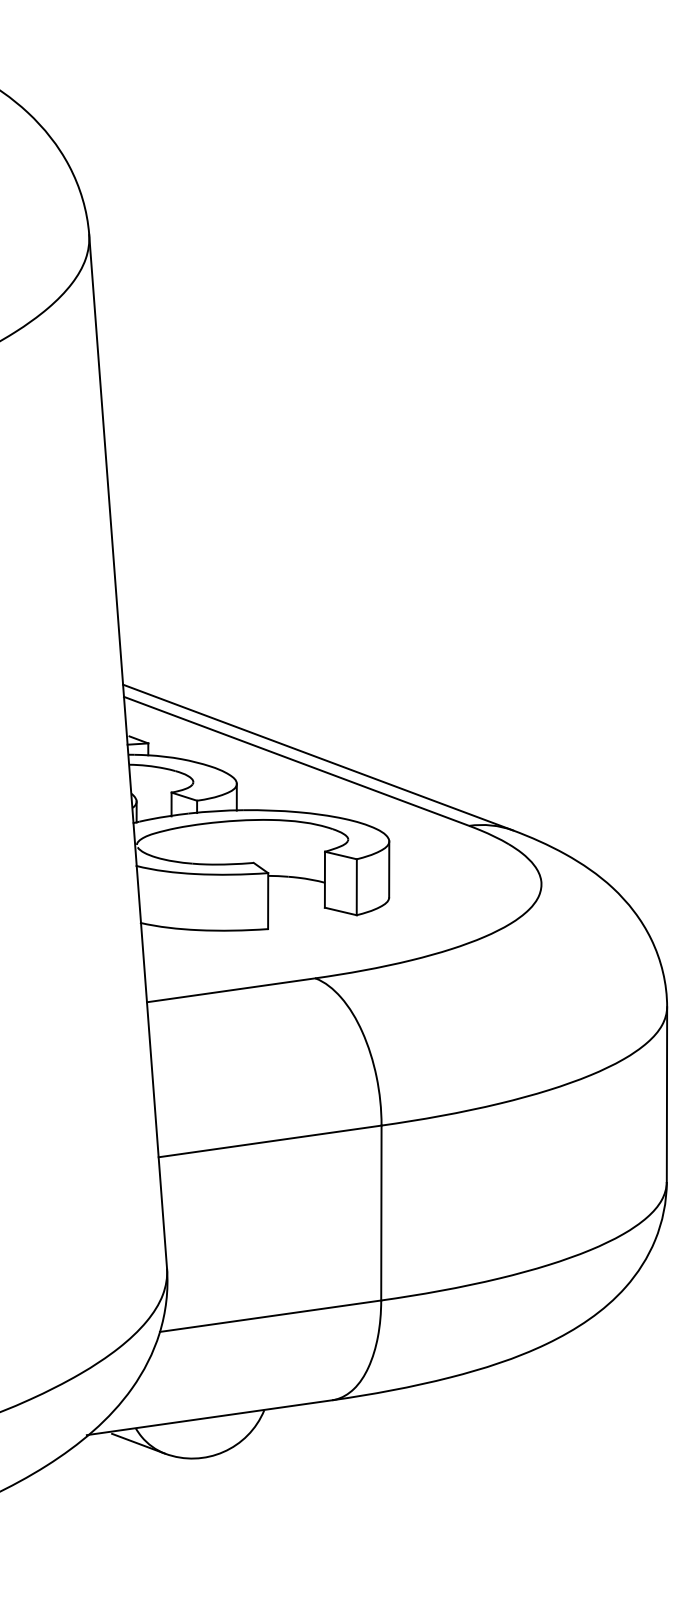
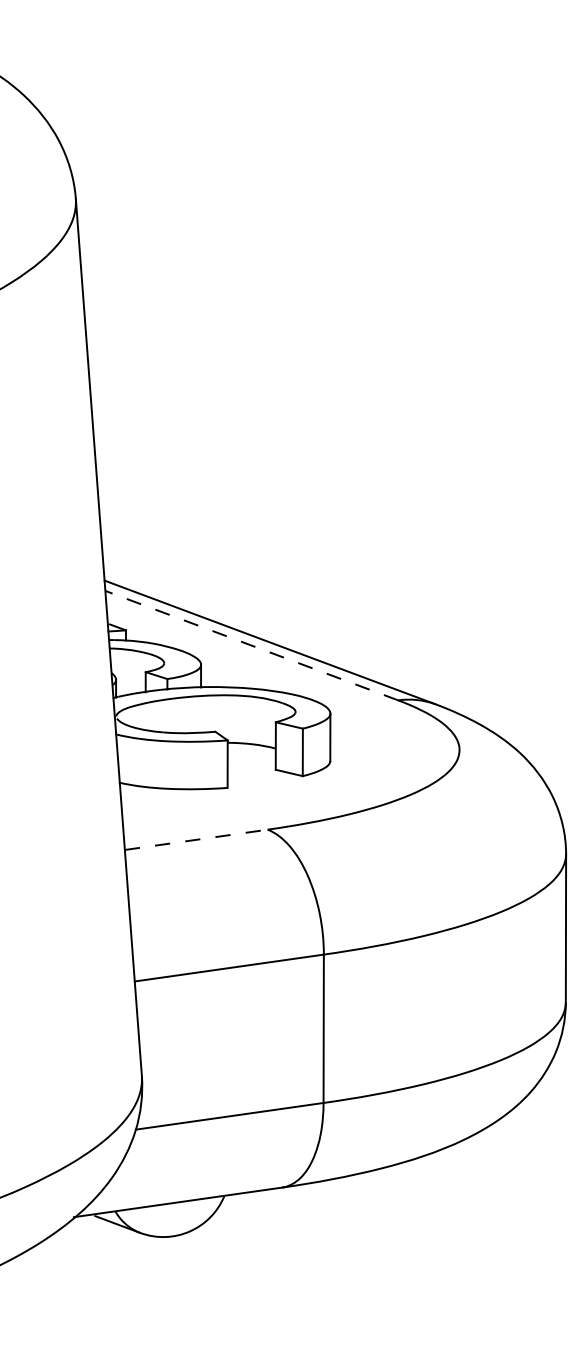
line: (296, 761) -> (251, 645), solid -> dashed
line: (231, 990) -> (196, 840), solid -> dashed

